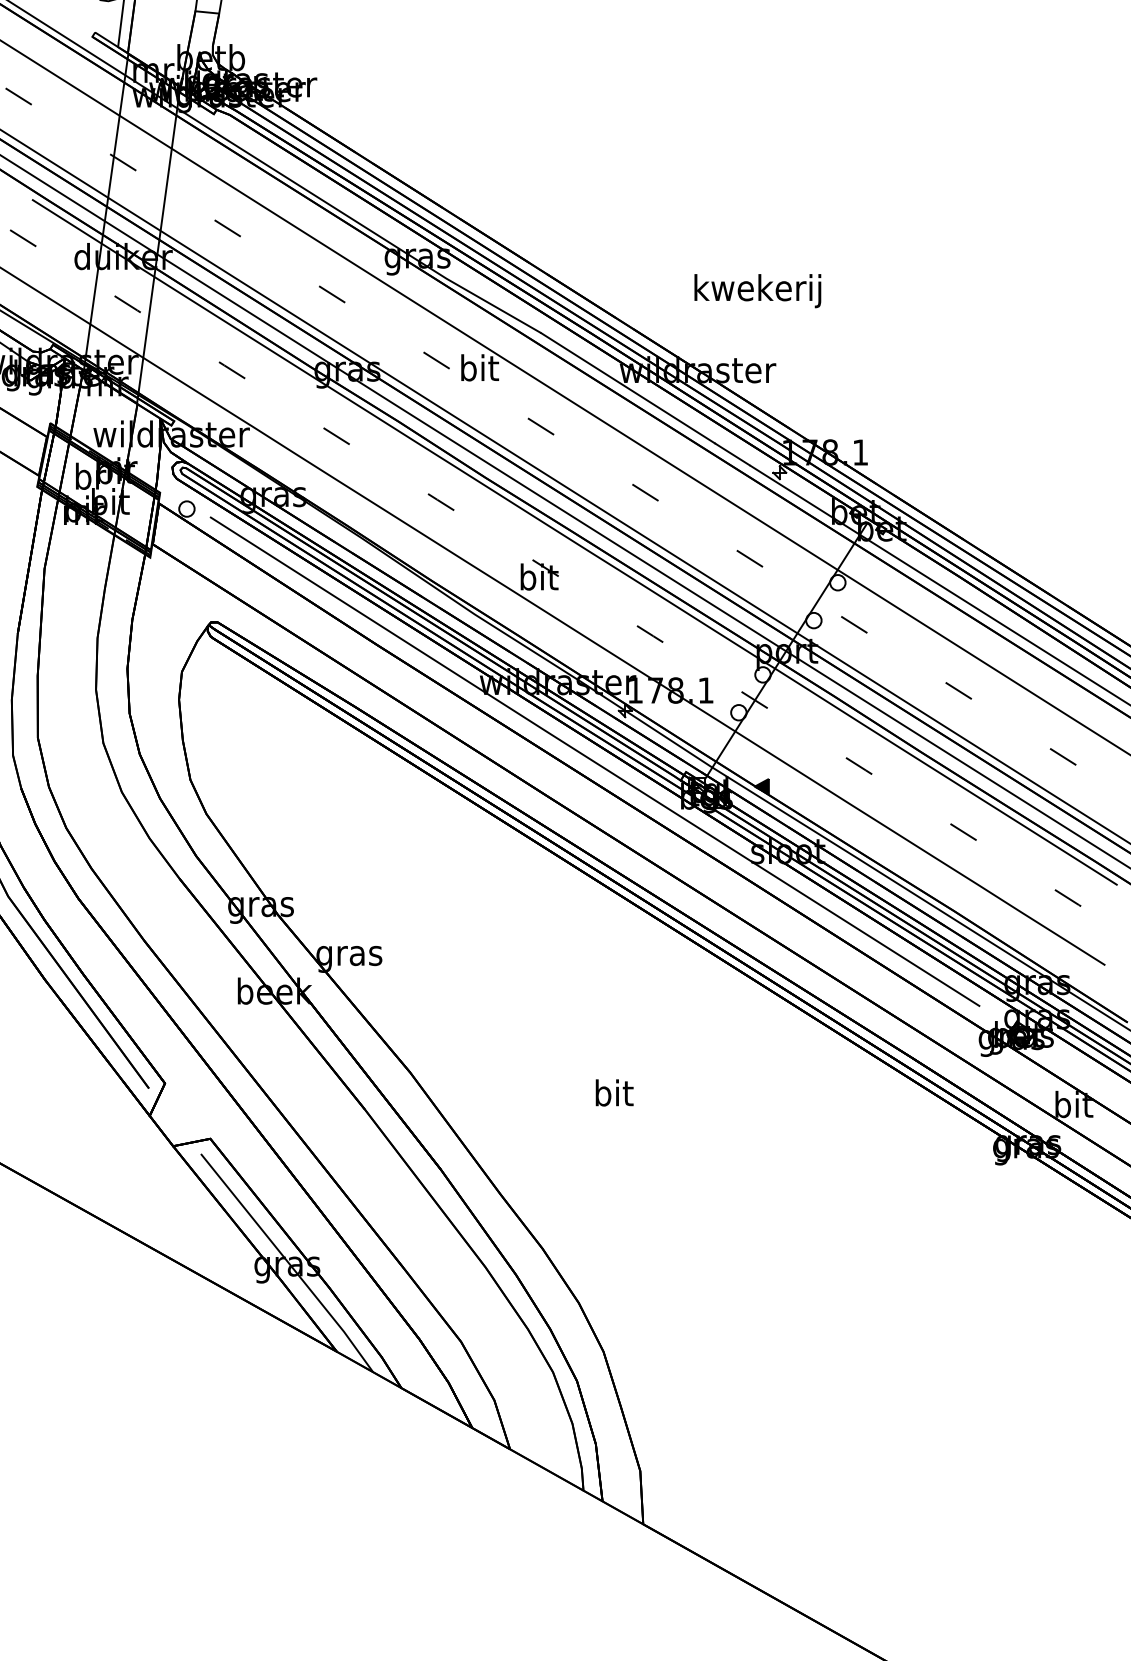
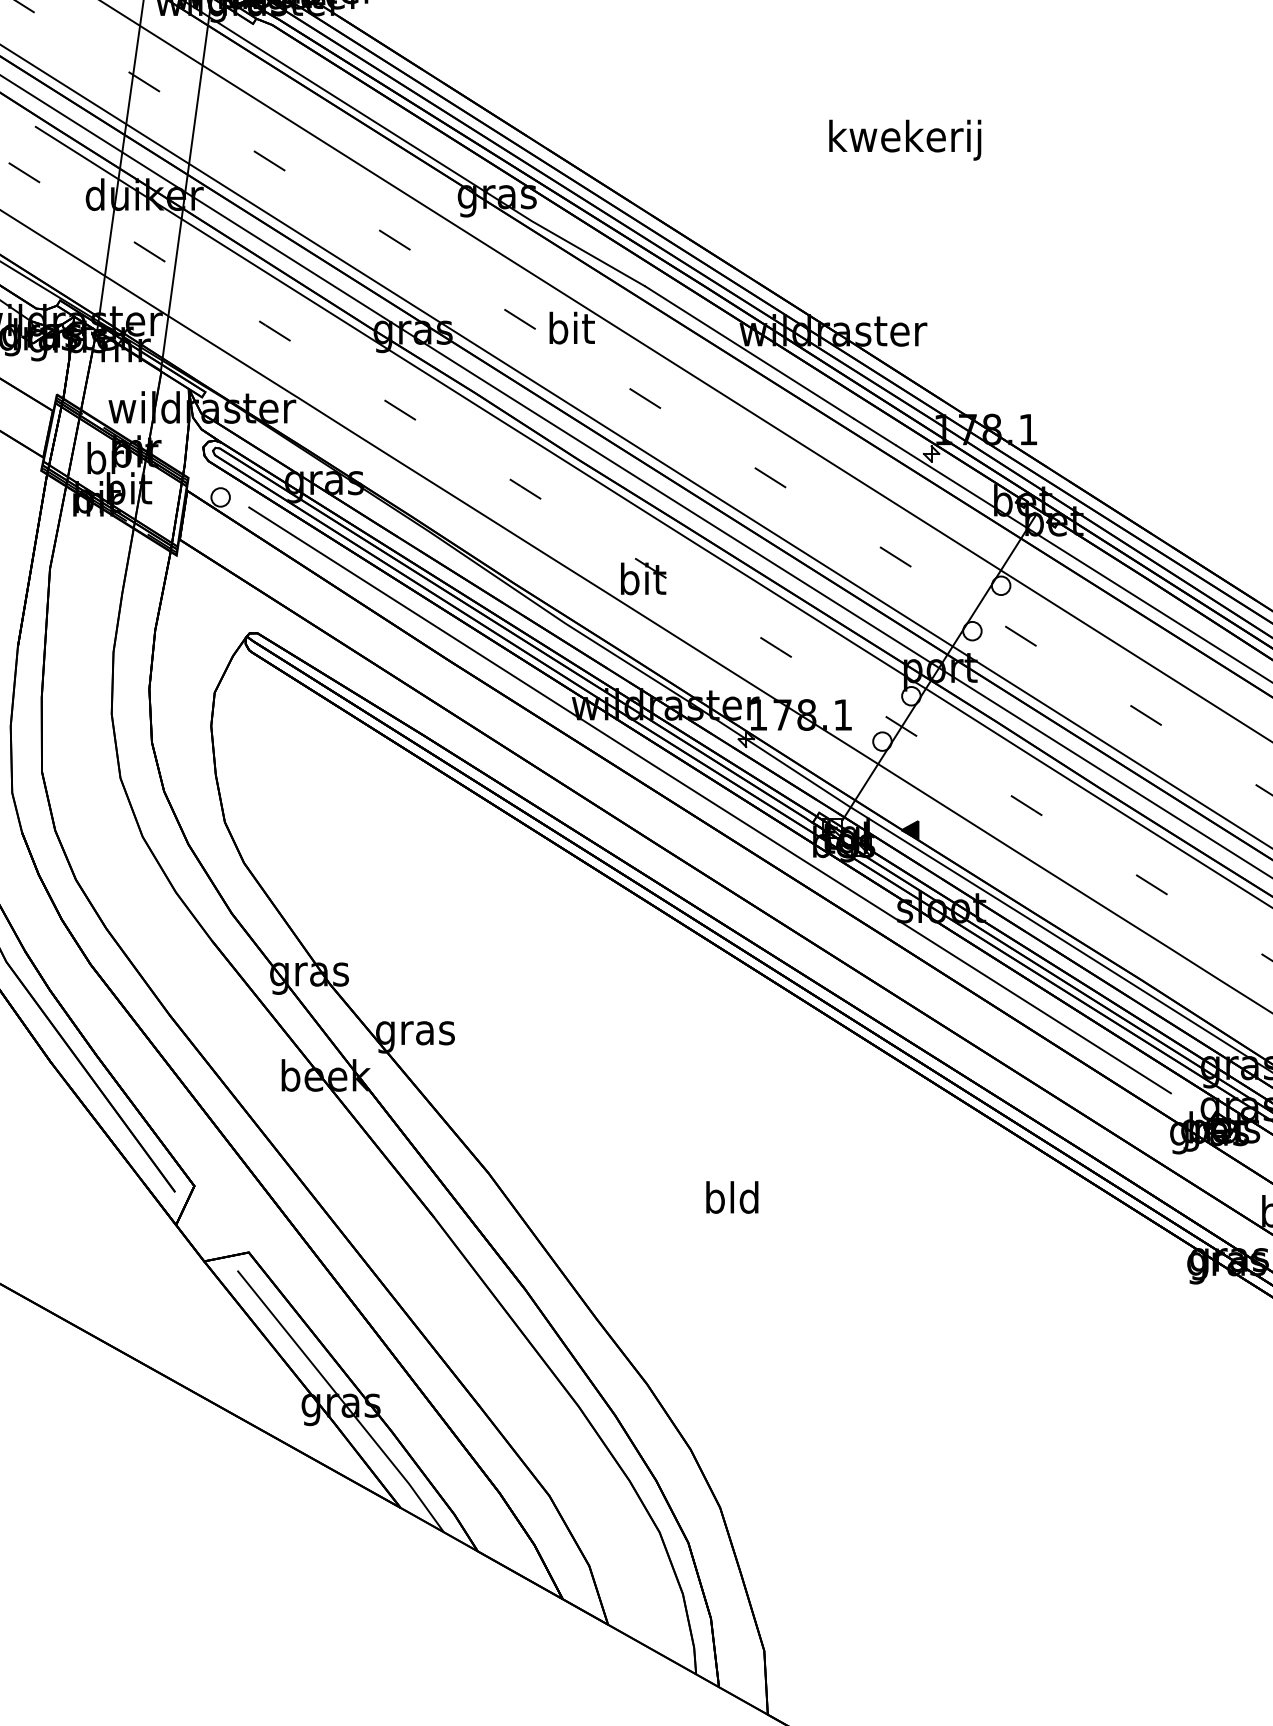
text: (757, 291) -> (904, 140), moved
text: (613, 1092) -> (732, 1196), bit -> bld

